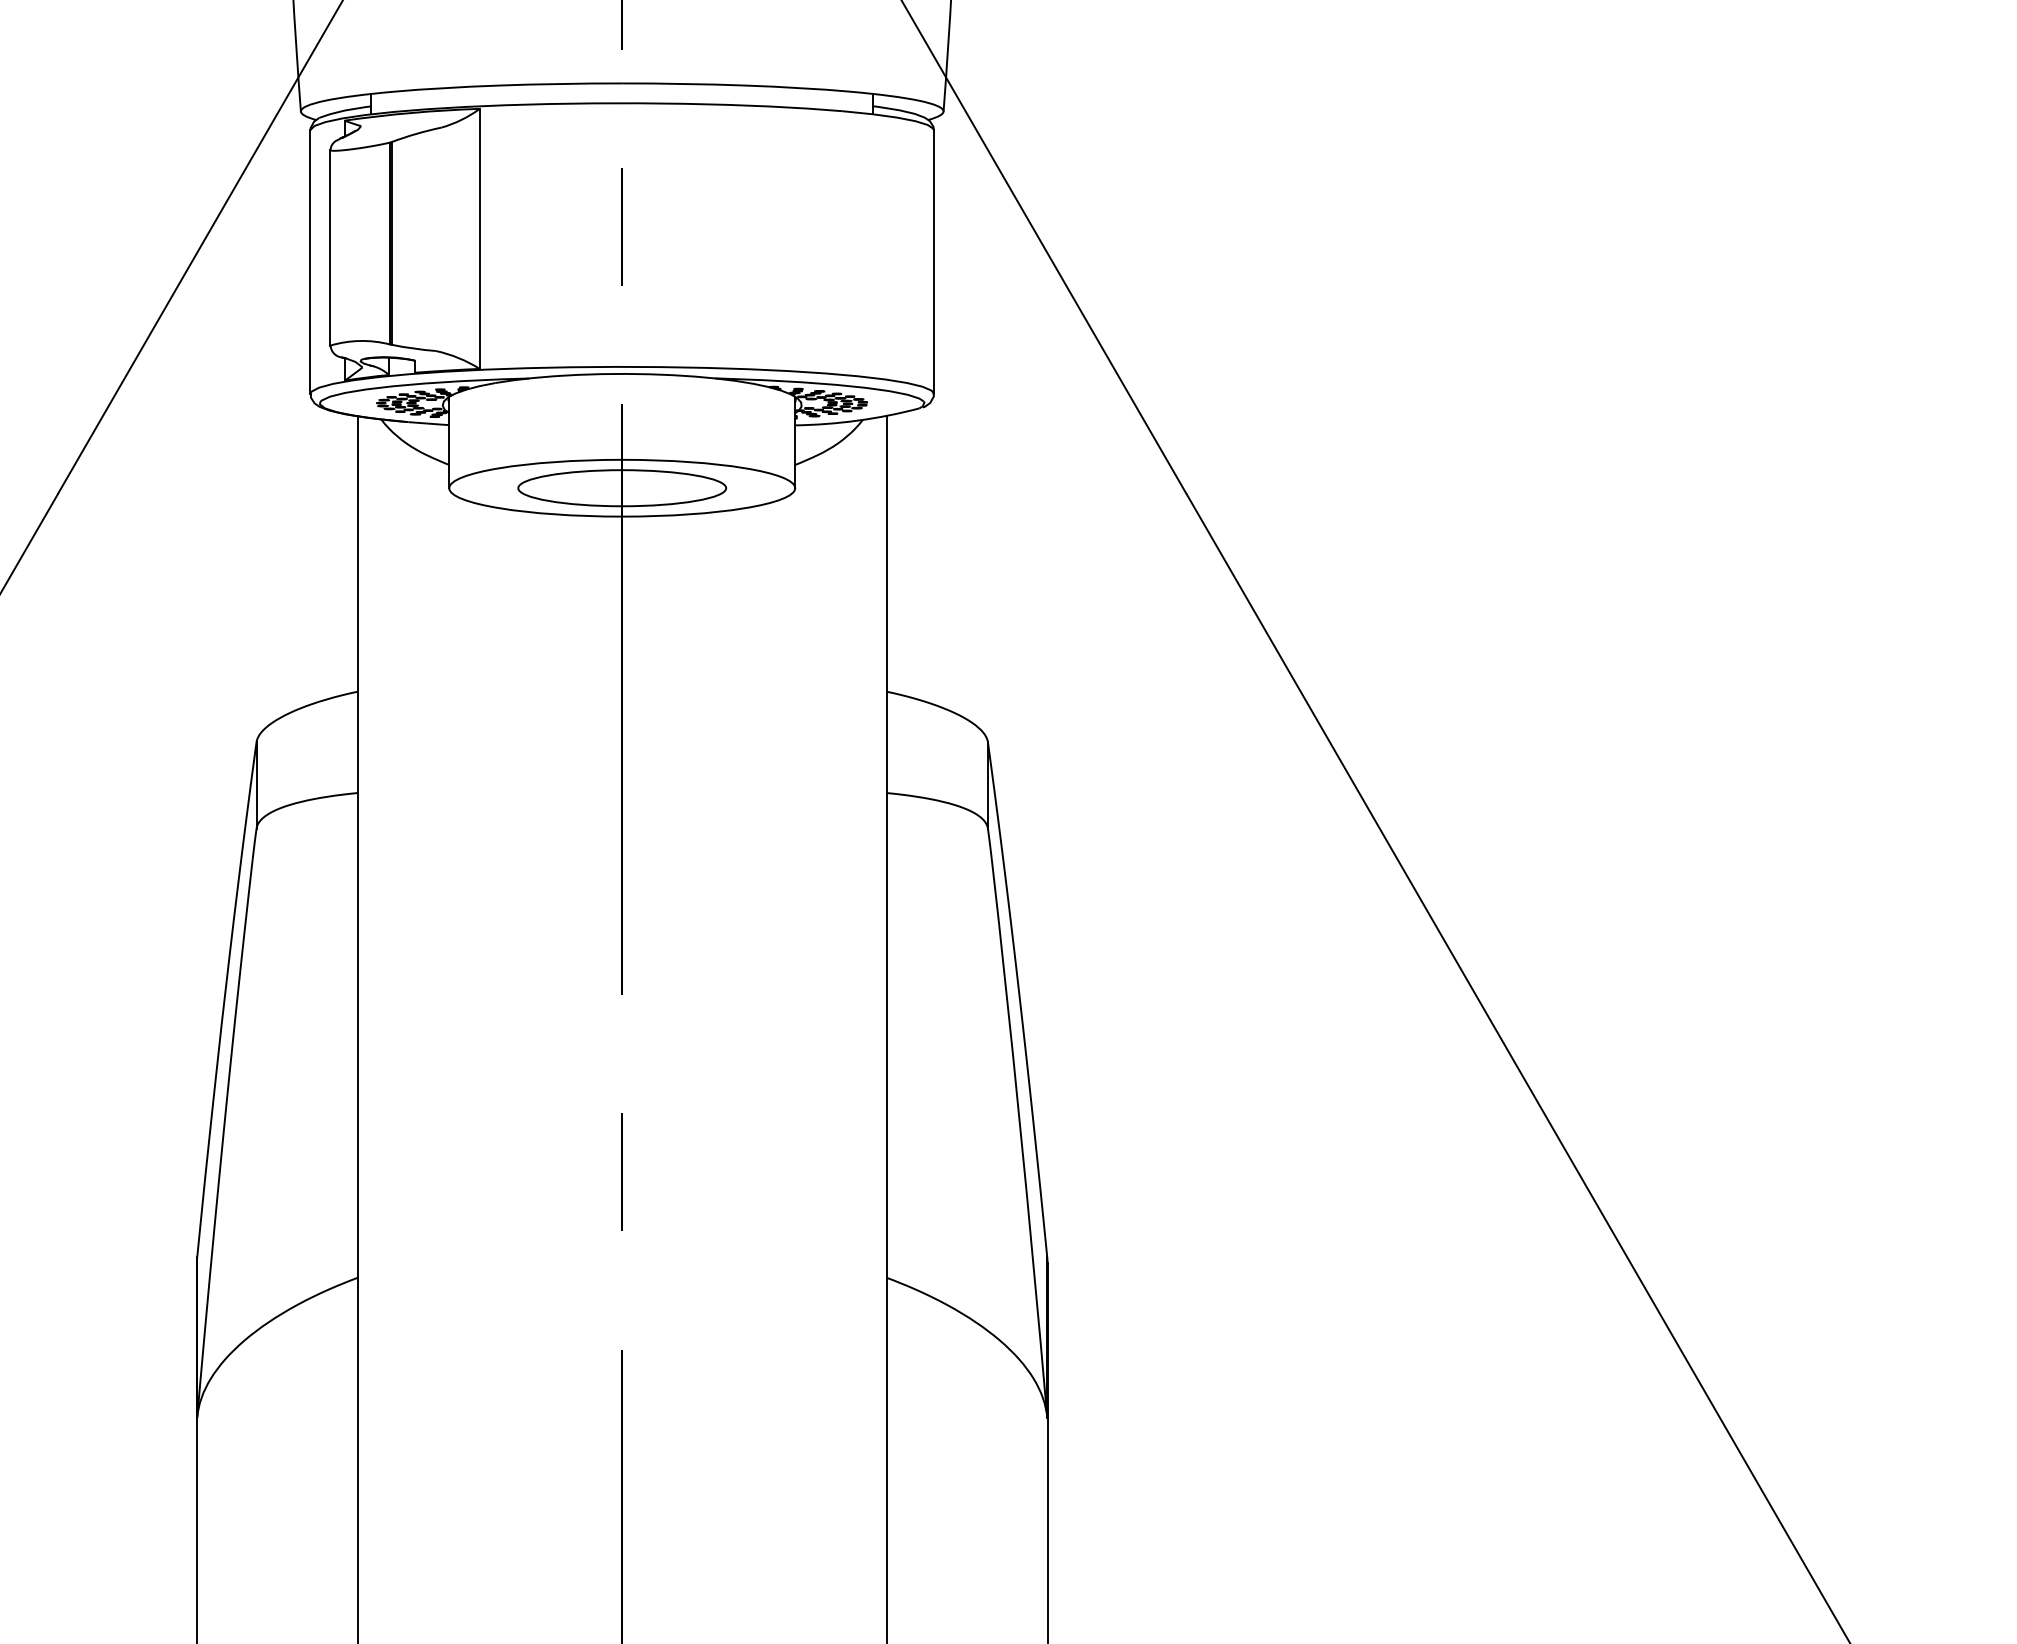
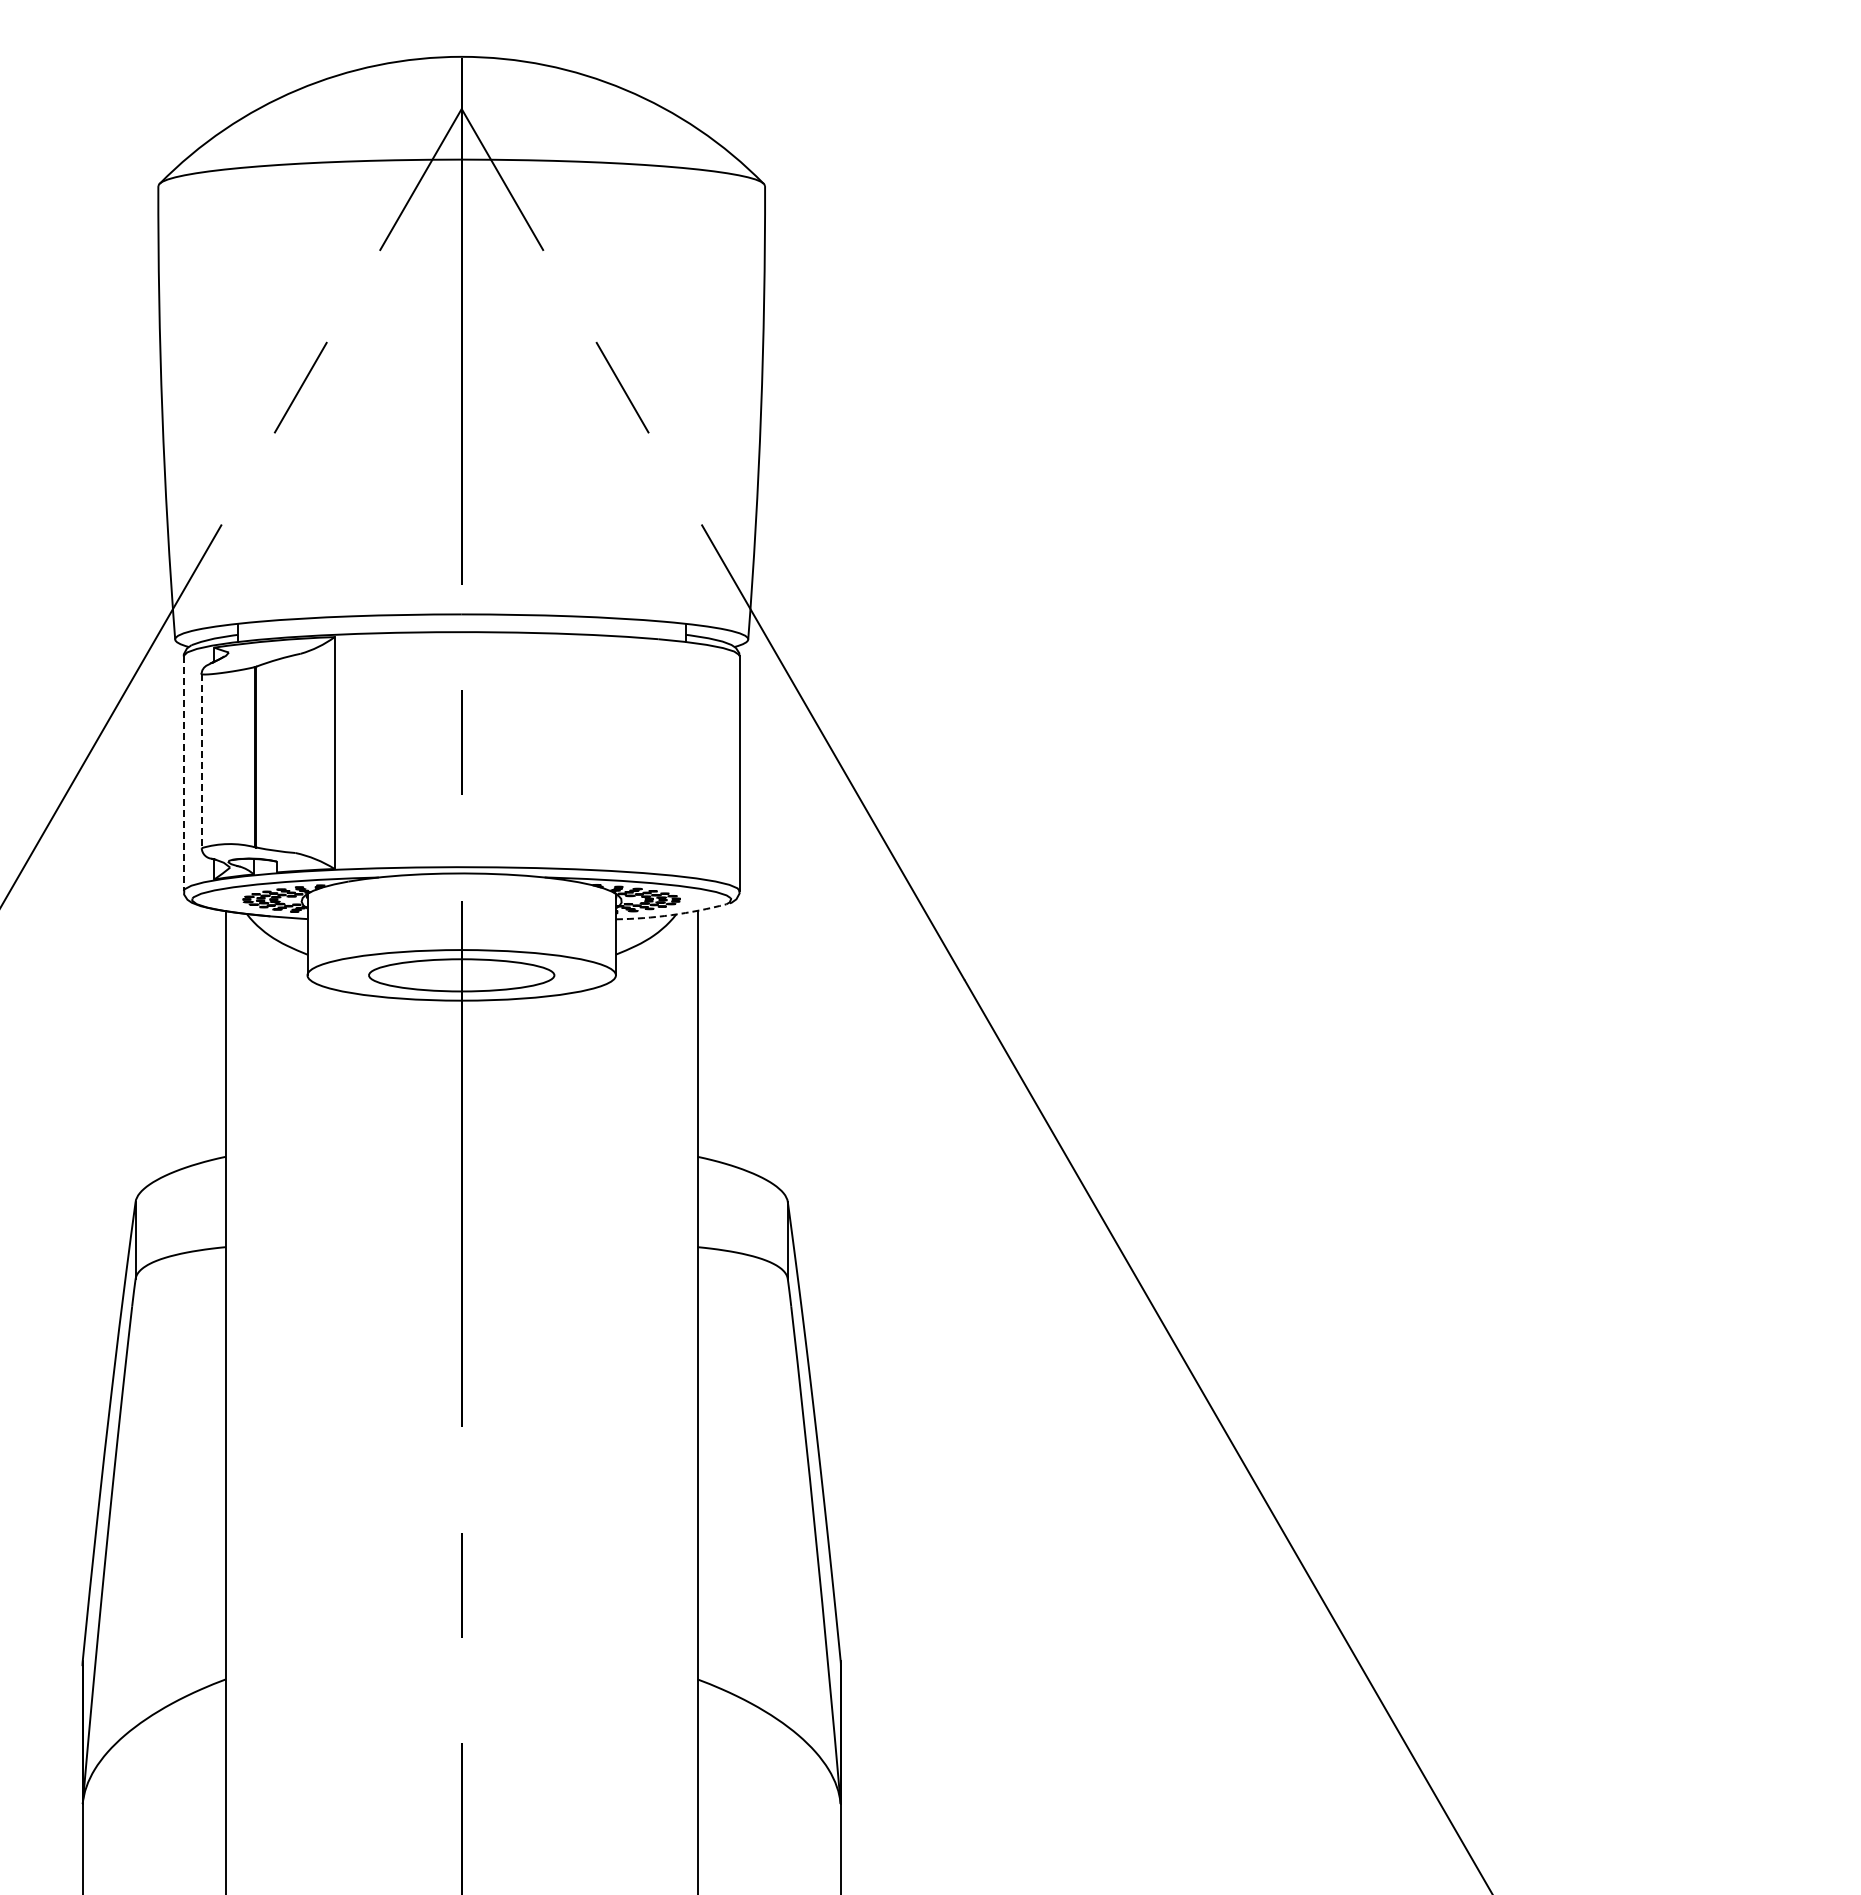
line: (330, 248) -> (201, 761), solid -> dashed
line: (310, 261) -> (183, 773), solid -> dashed
arc: (857, 421) -> (671, 915), solid -> dashed

